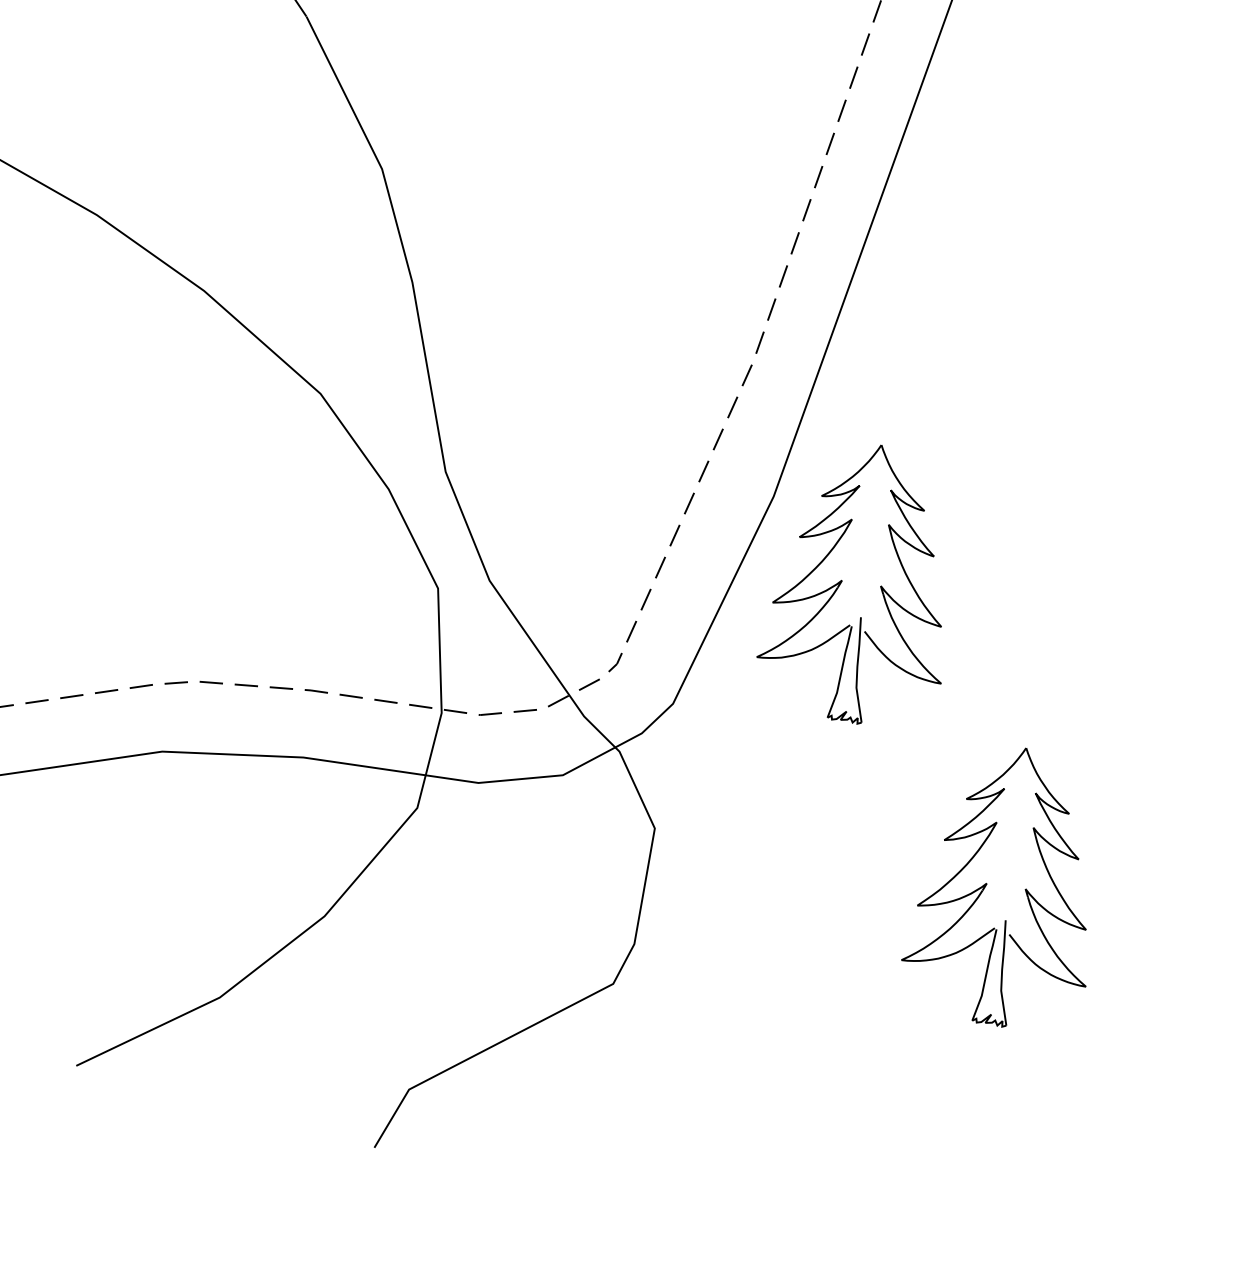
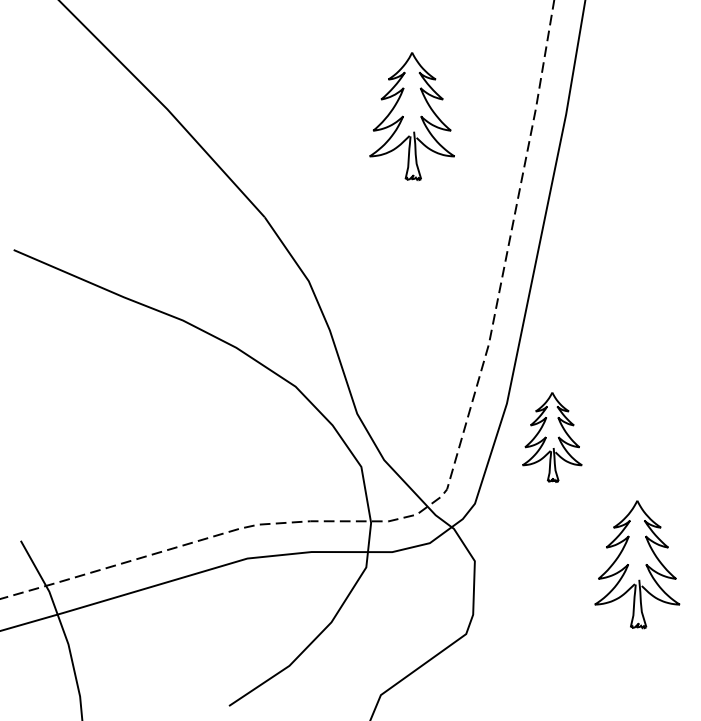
part: (861, 584) -> (552, 437), size x0.7

